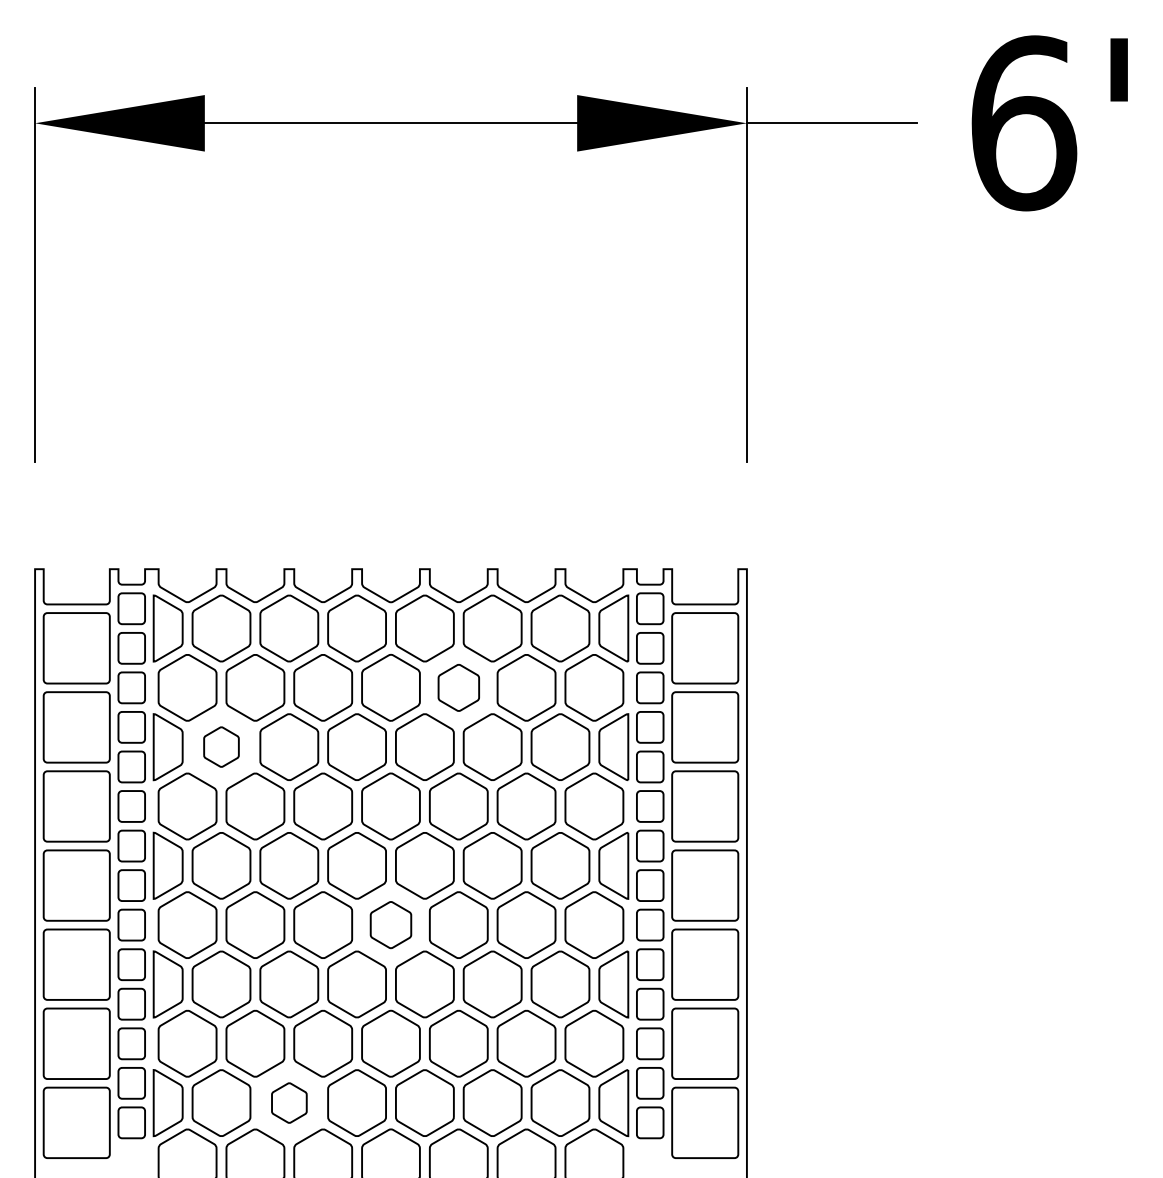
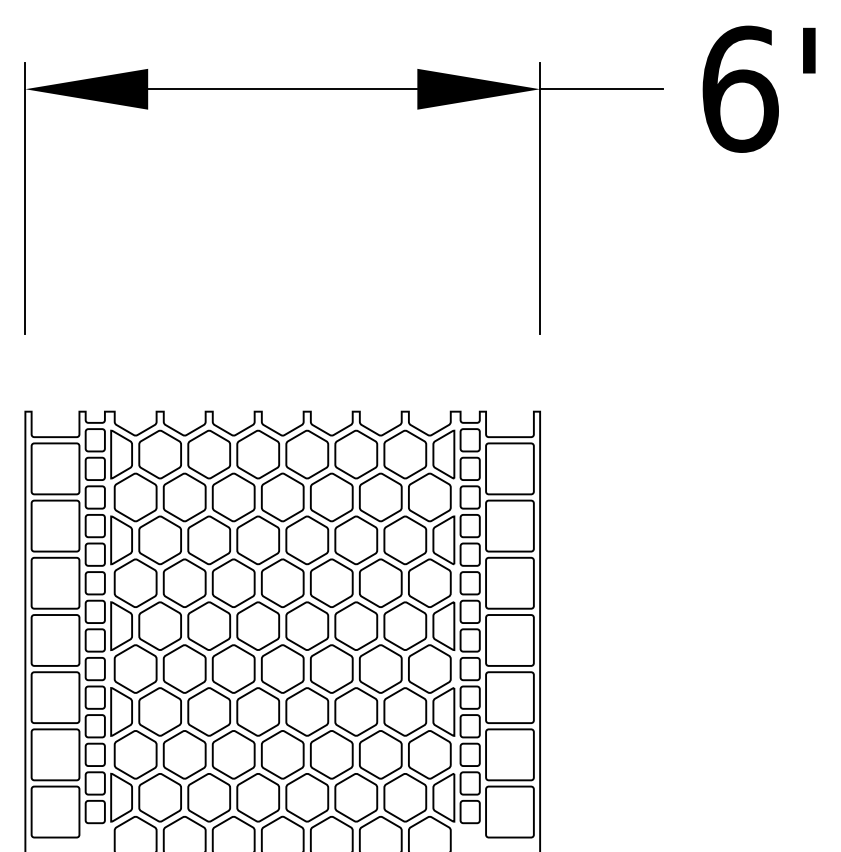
part: (458, 687) -> (331, 497), size x1.43
part: (221, 746) -> (160, 539), size x1.67
part: (390, 924) -> (282, 668), size x1.43
part: (289, 1102) -> (209, 797), size x1.67

